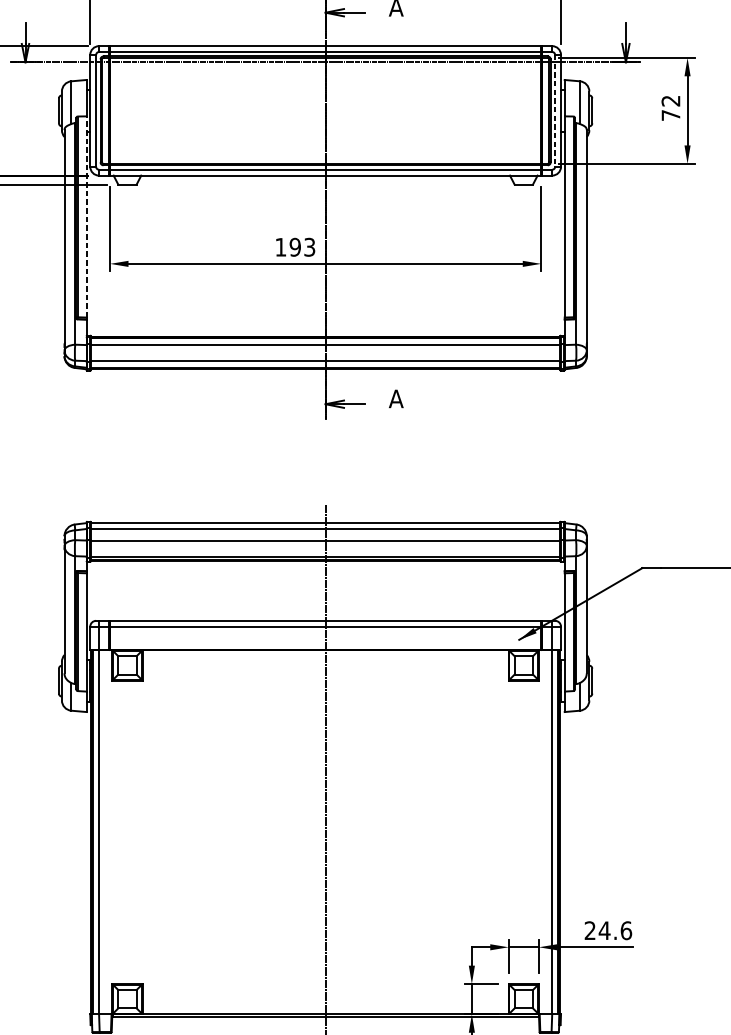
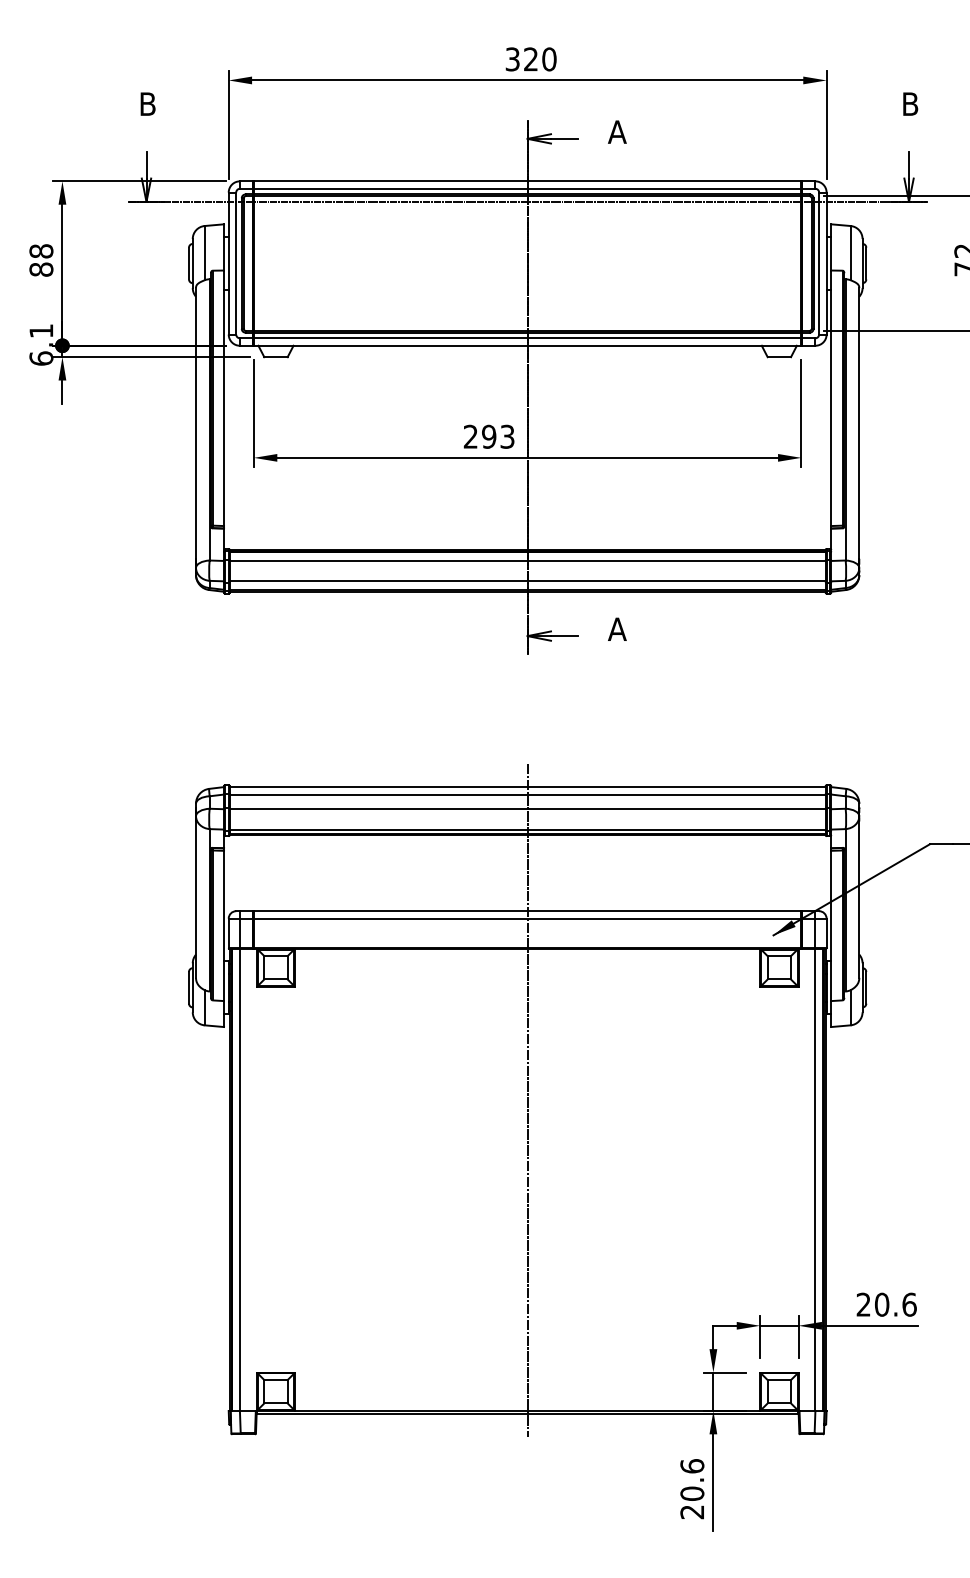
line: (555, 110) -> (819, 263), dashed -> solid
line: (86, 217) -> (224, 398), dashed -> solid
text: (280, 247) -> (470, 436), 193 -> 293
text: (604, 930) -> (881, 1304), 24.6 -> 20.6

